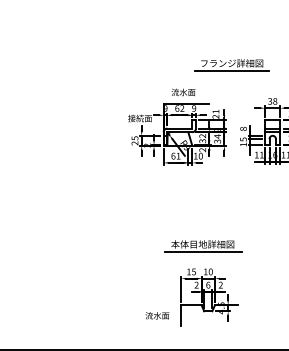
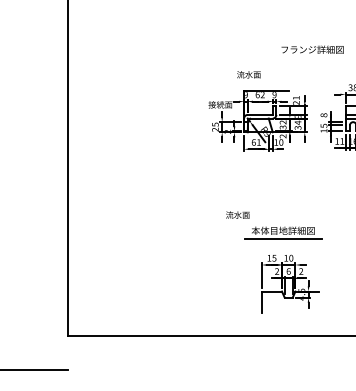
line: (231, 71) -> (311, 57), removed
text: (183, 92) -> (248, 74), moved
text: (157, 315) -> (237, 214), moved

